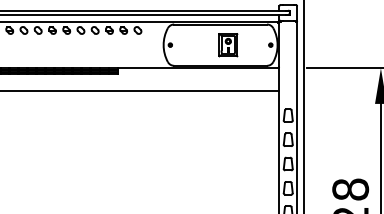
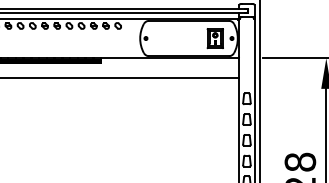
part: (228, 45) -> (215, 38), moved

